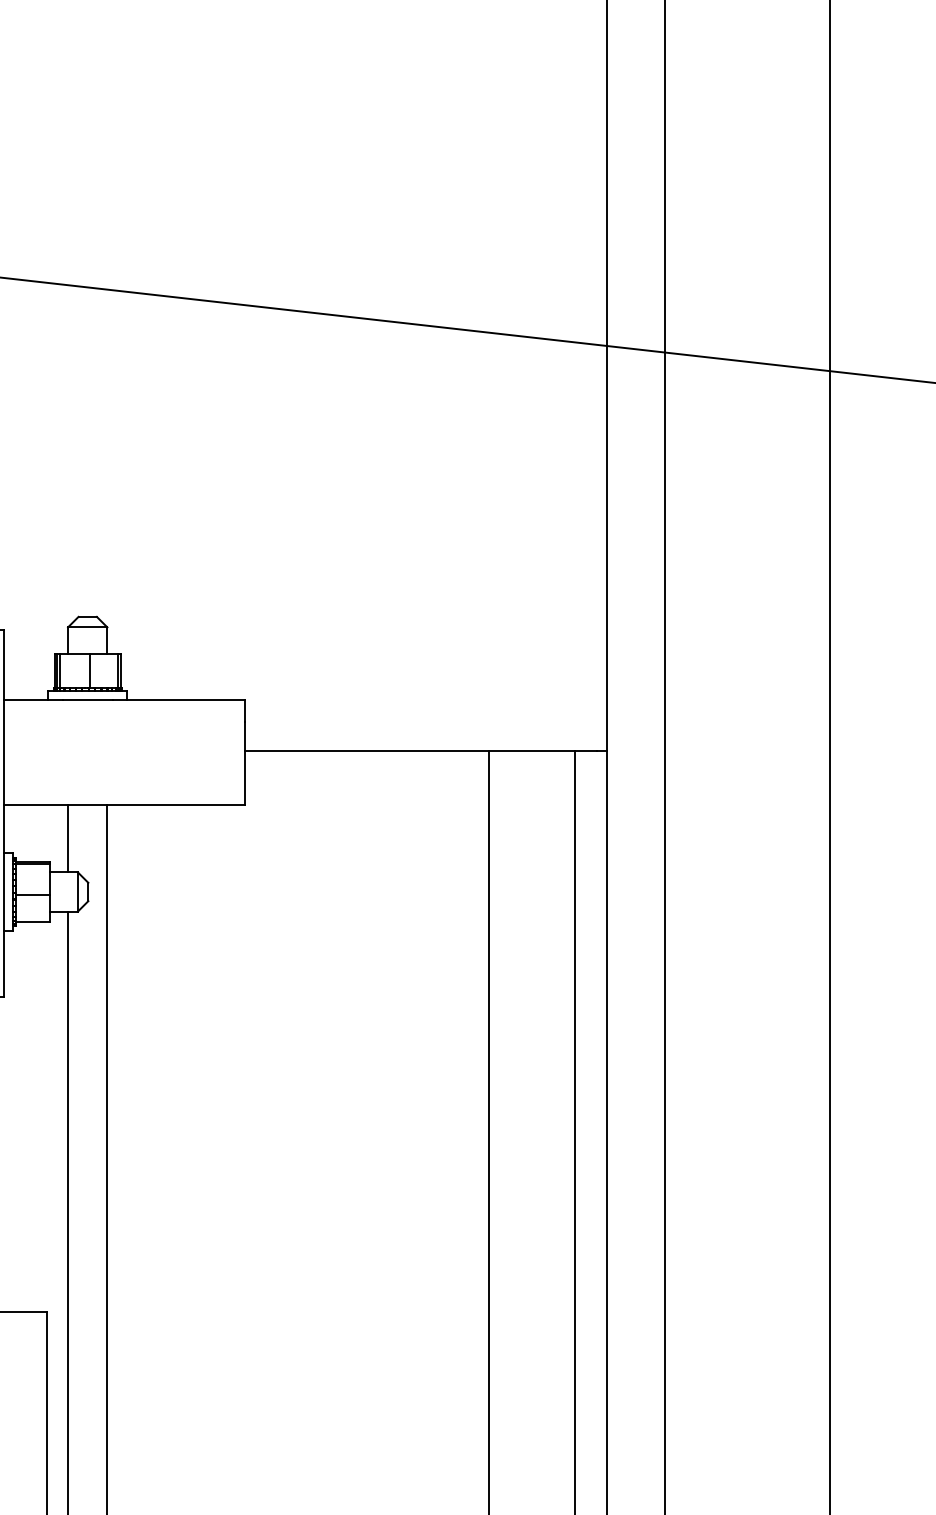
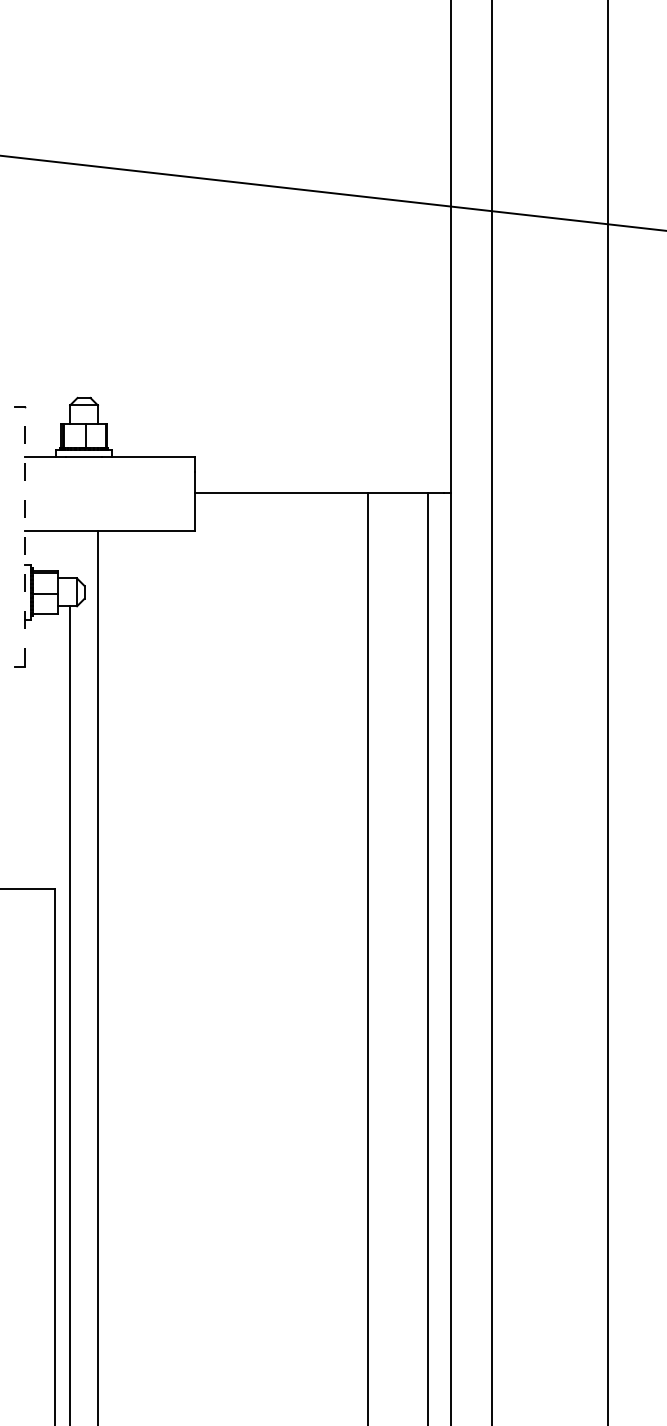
line: (4, 812) -> (25, 536), solid -> dashed
line: (68, 838) -> (70, 554), removed

